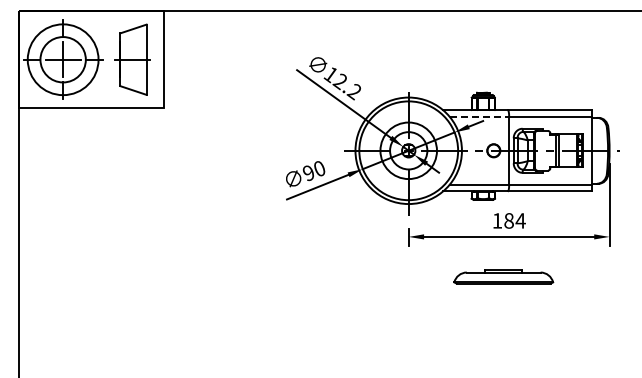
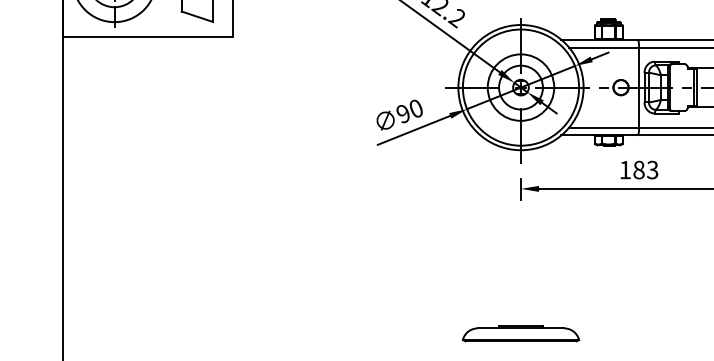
line: (479, 116) -> (604, 47), dashed -> solid
text: (520, 220) -> (652, 169), 184 -> 183
part: (503, 276) -> (520, 333), moved

